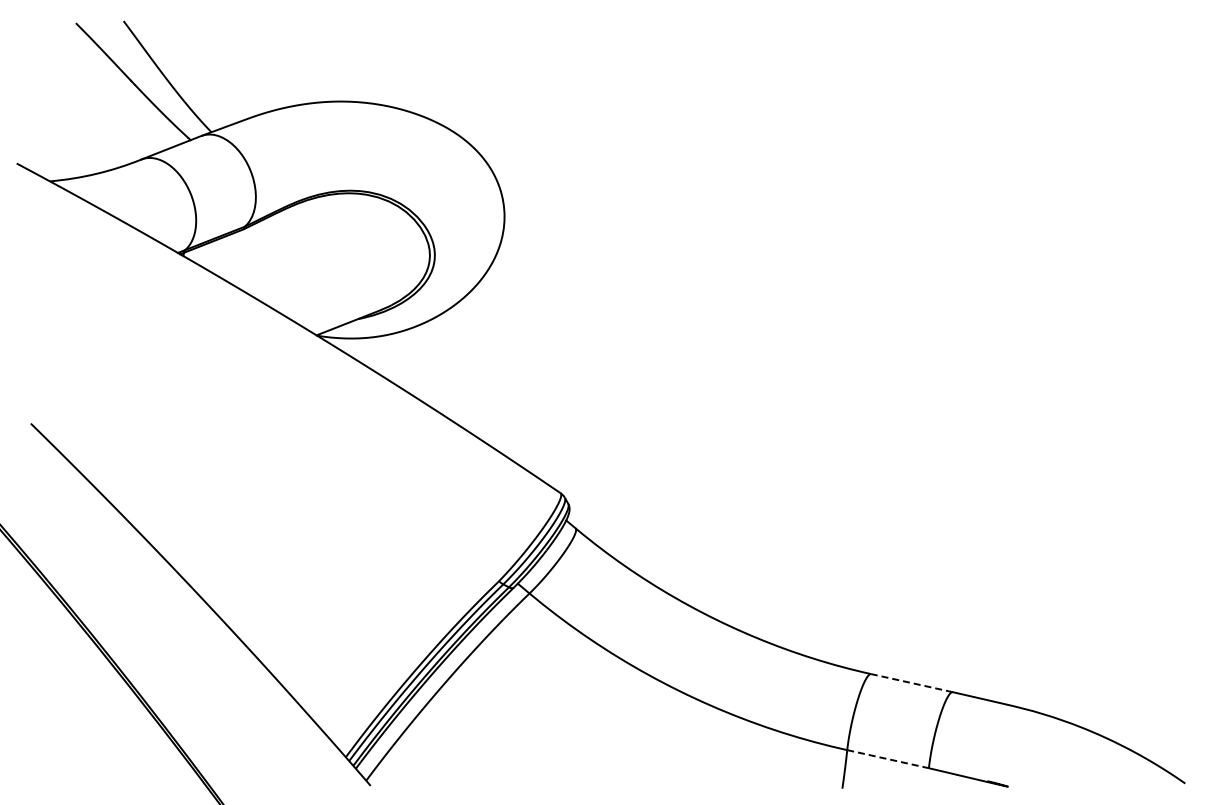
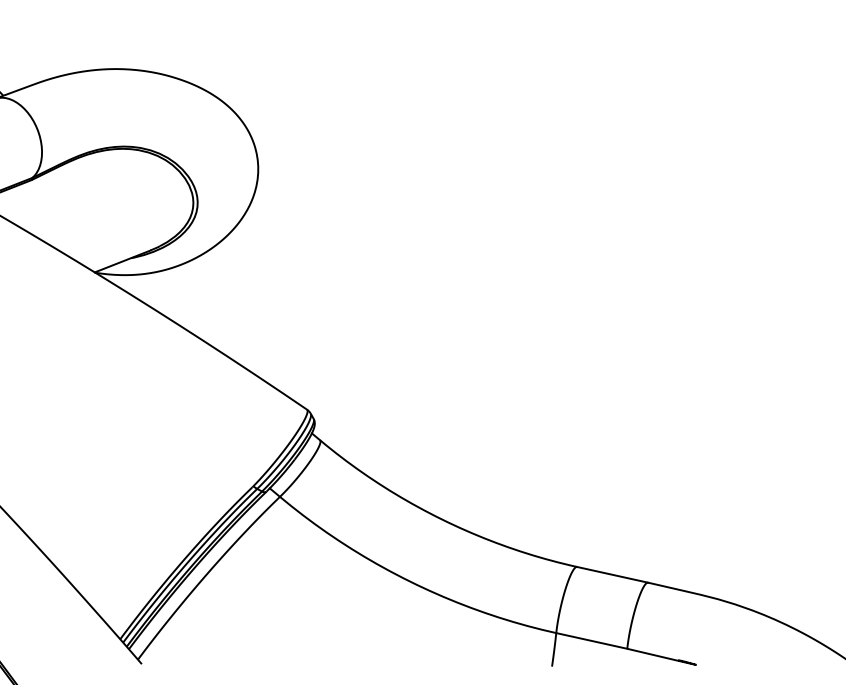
line: (911, 683) -> (612, 575), dashed -> solid
line: (888, 759) -> (592, 641), dashed -> solid

